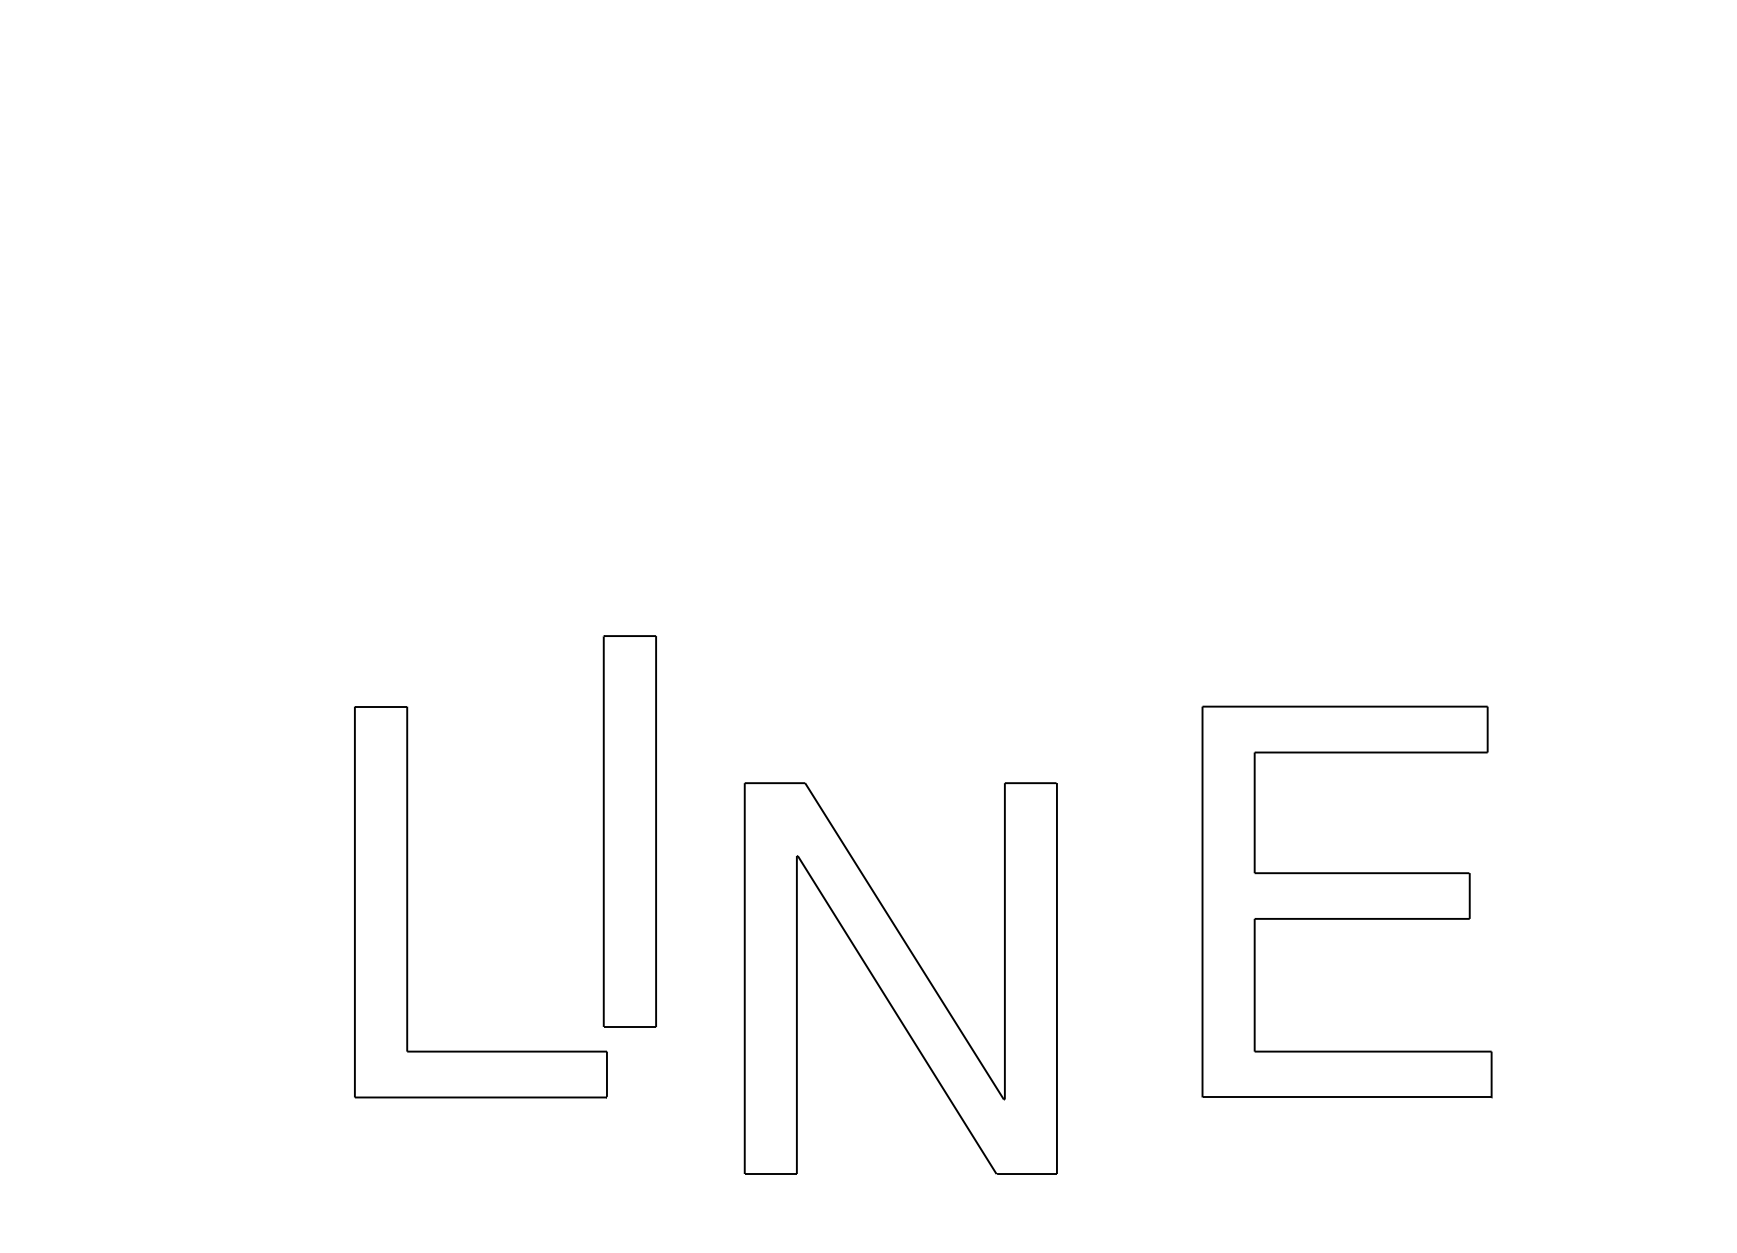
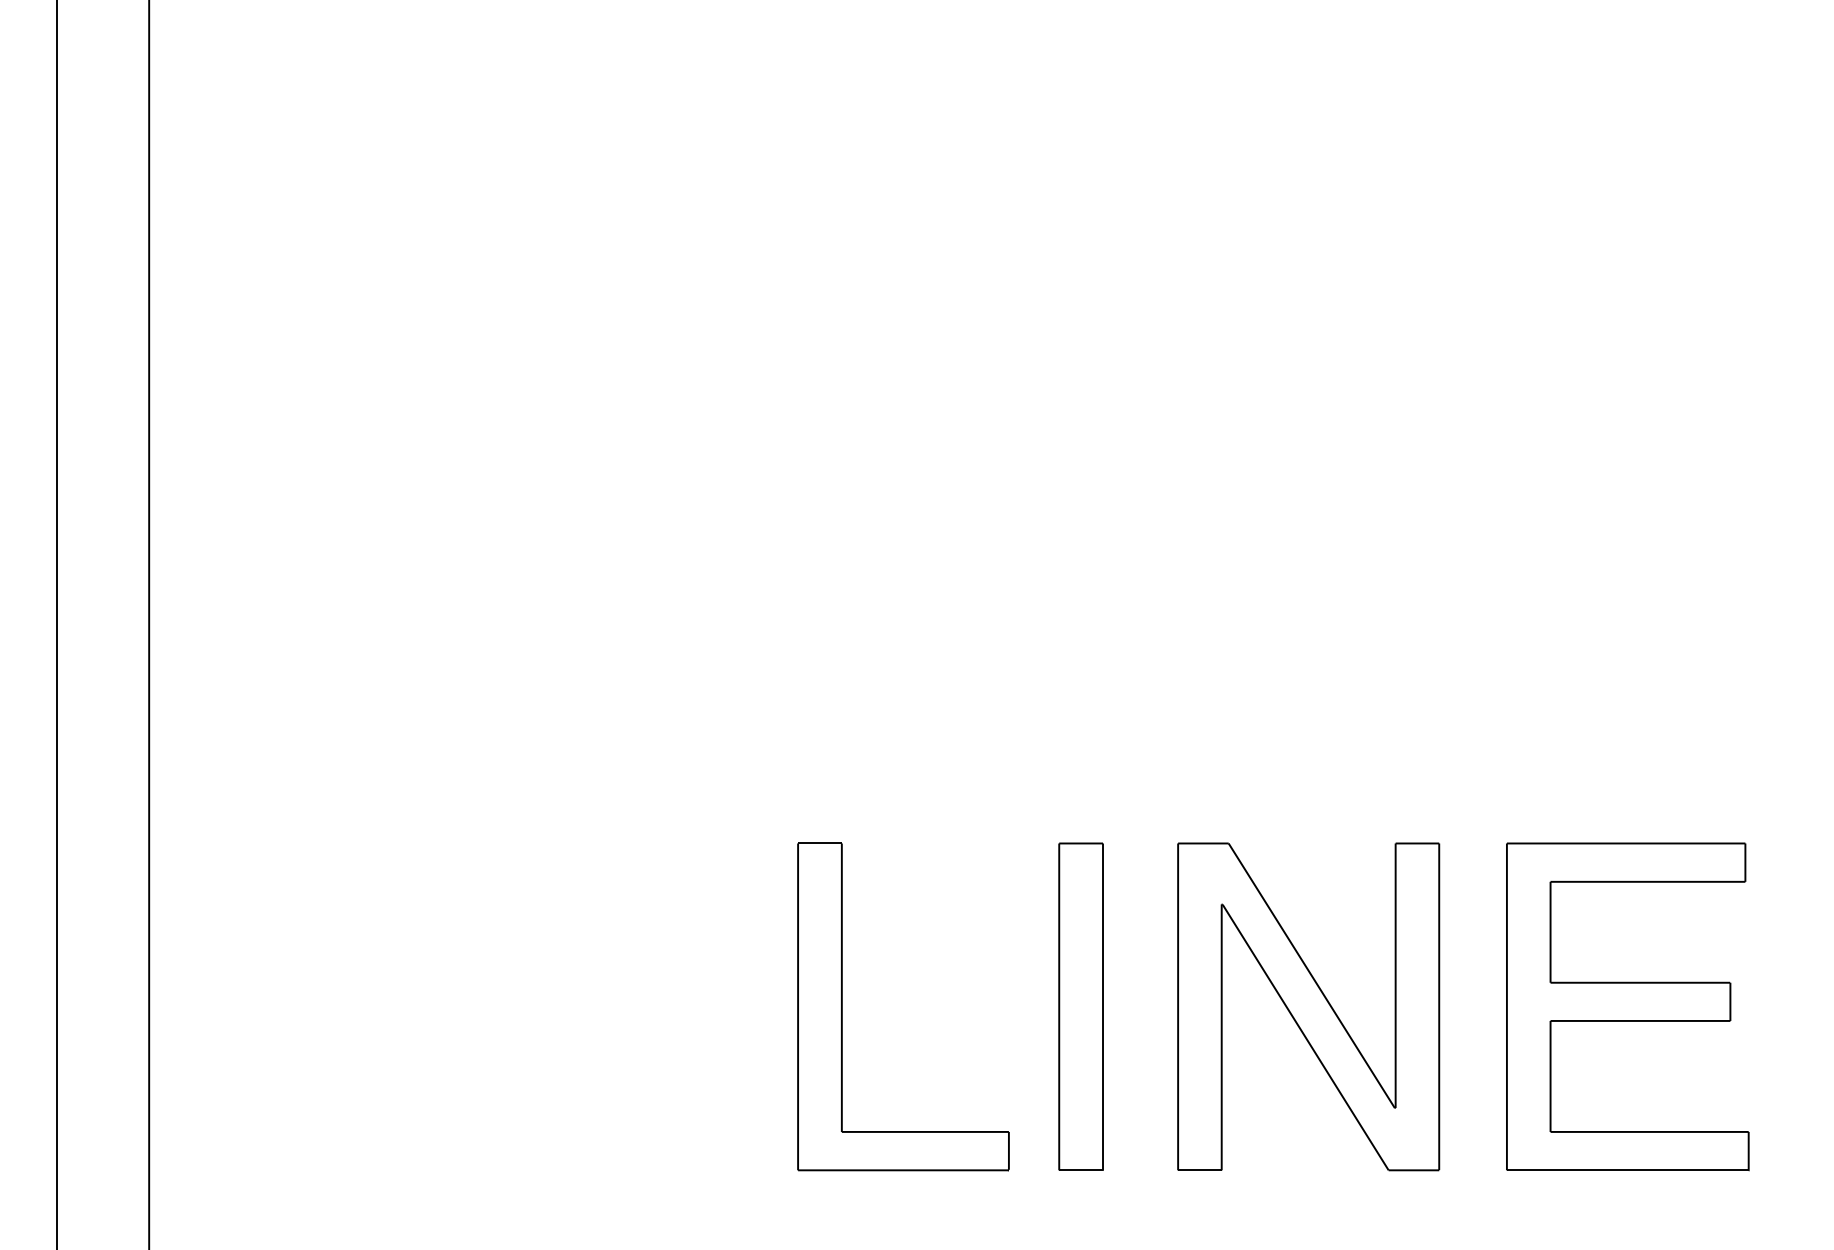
part: (629, 831) -> (1080, 1006), moved
part: (900, 978) -> (1308, 1006), moved

